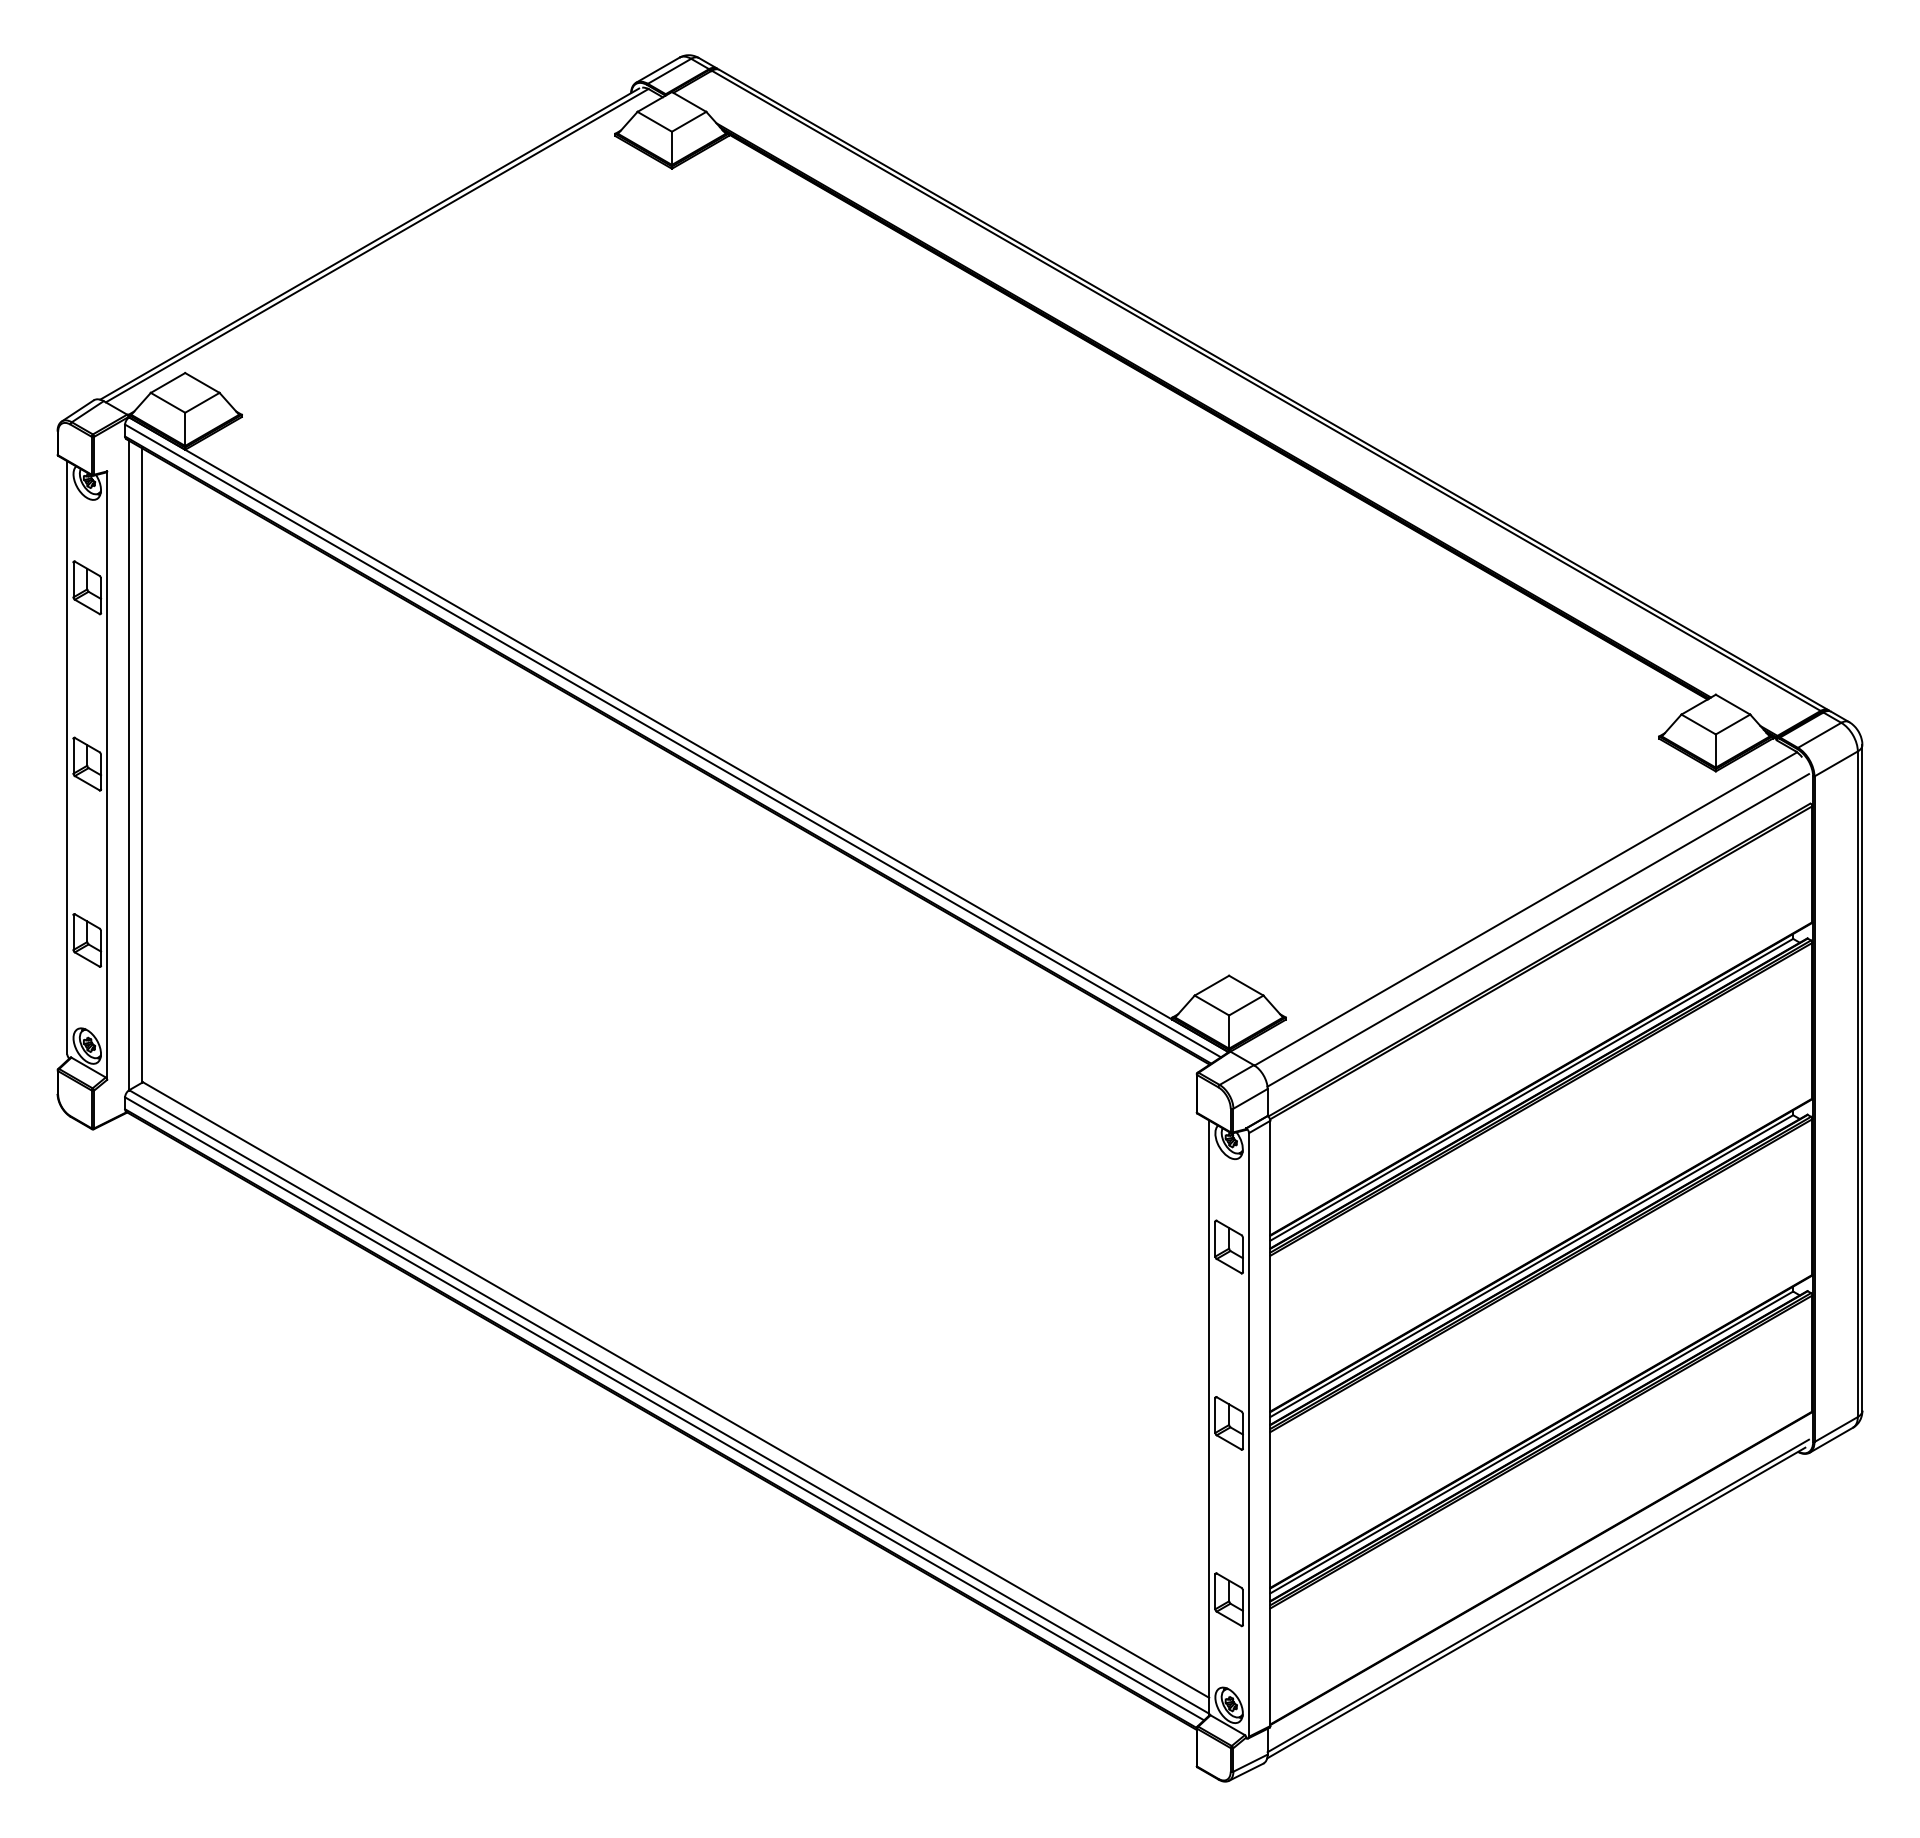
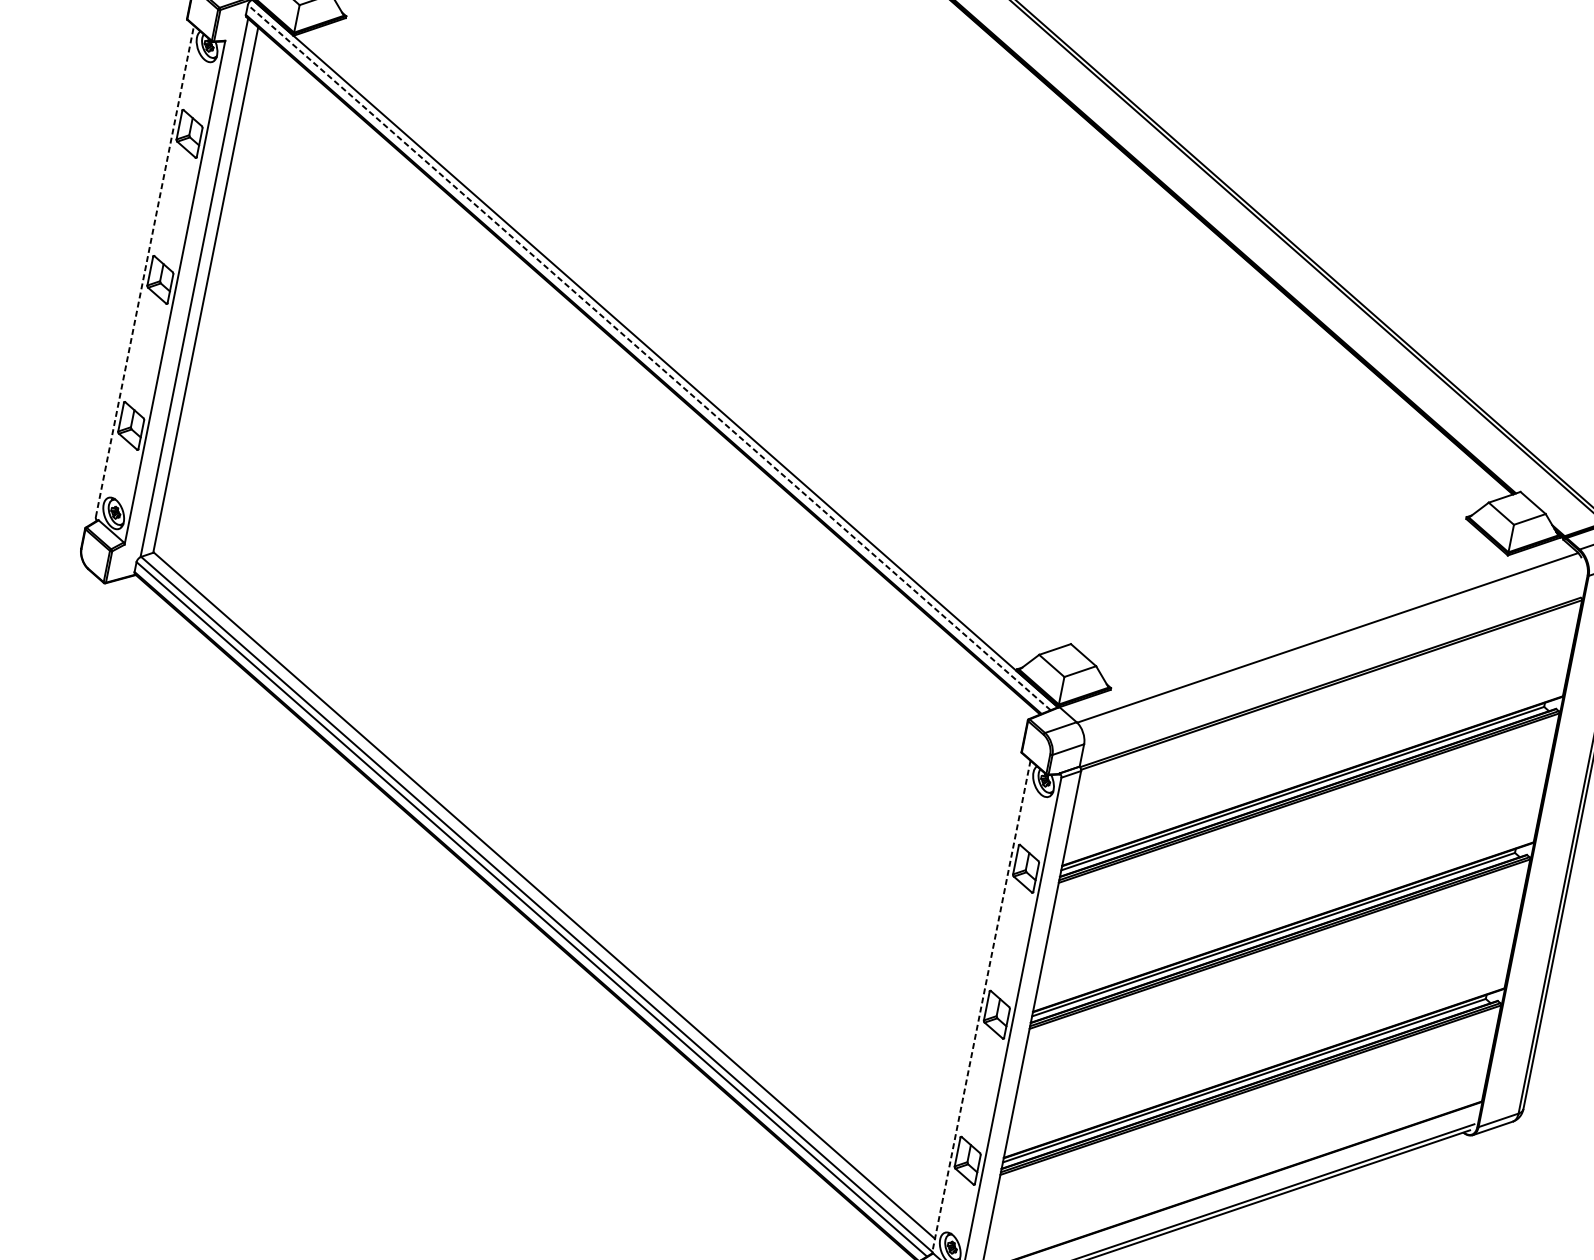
line: (673, 740) -> (649, 357), solid -> dashed
line: (67, 757) -> (145, 271), solid -> dashed
line: (1538, 930) -> (1334, 657), removed
line: (1209, 1418) -> (981, 1007), solid -> dashed

